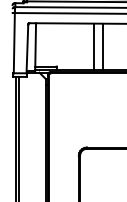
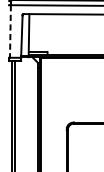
line: (14, 43) -> (10, 31), solid -> dashed
line: (94, 46) -> (80, 34), removed
line: (102, 46) -> (87, 34), removed

